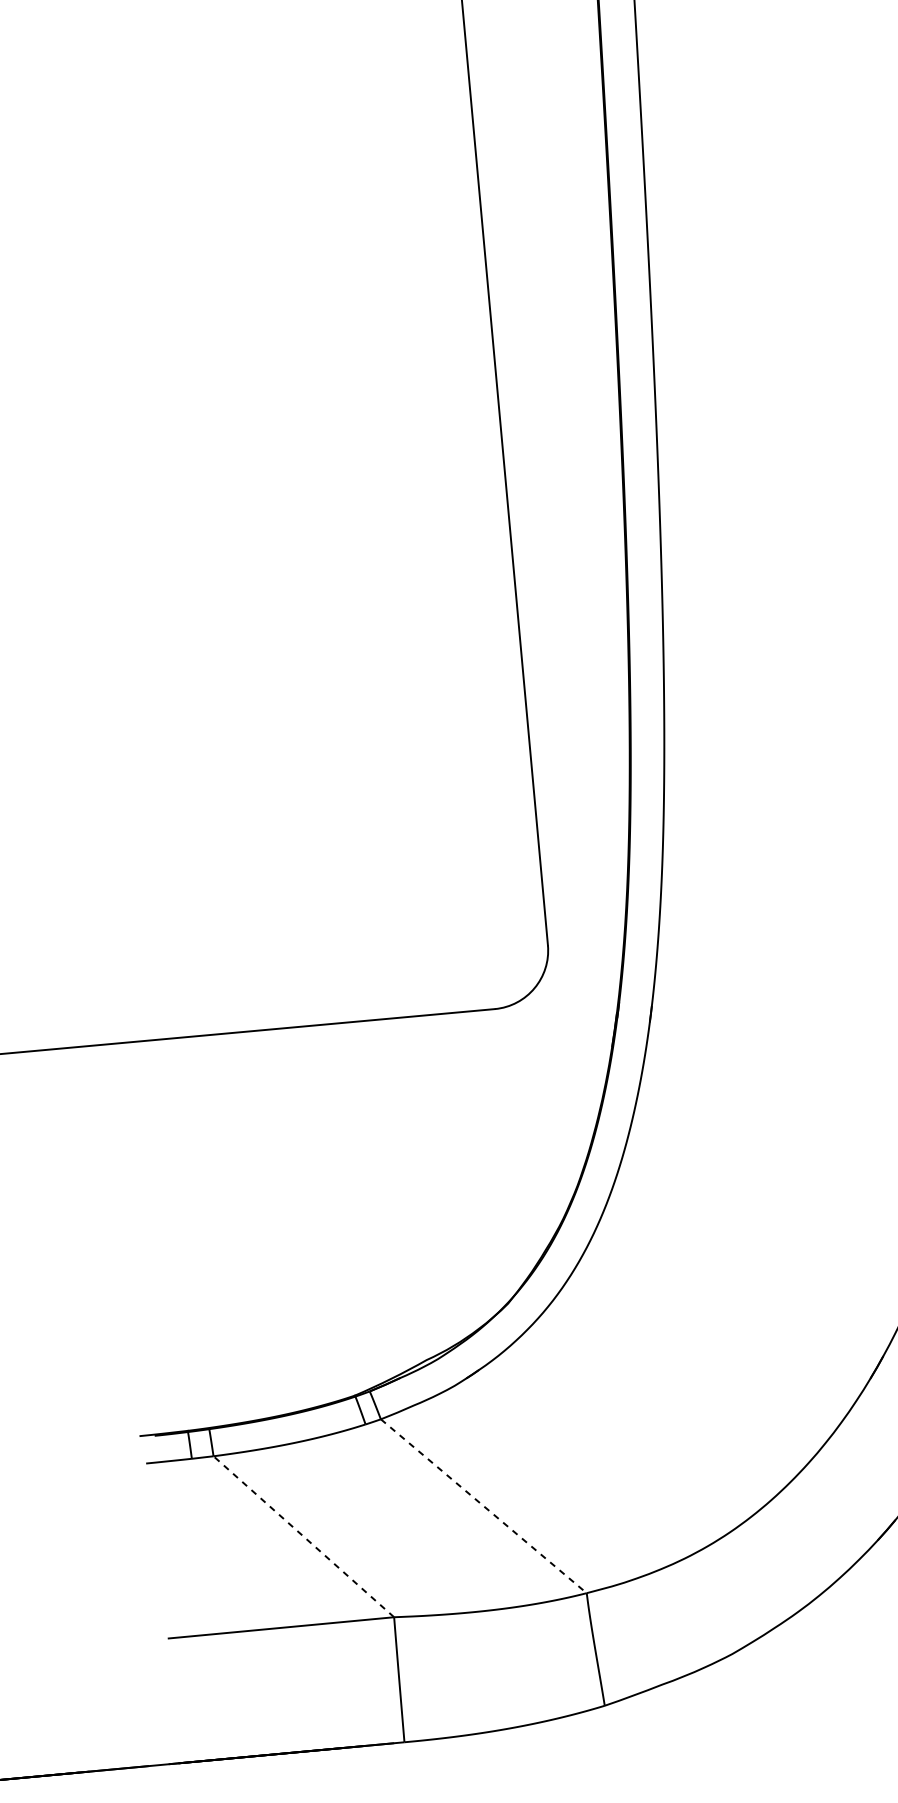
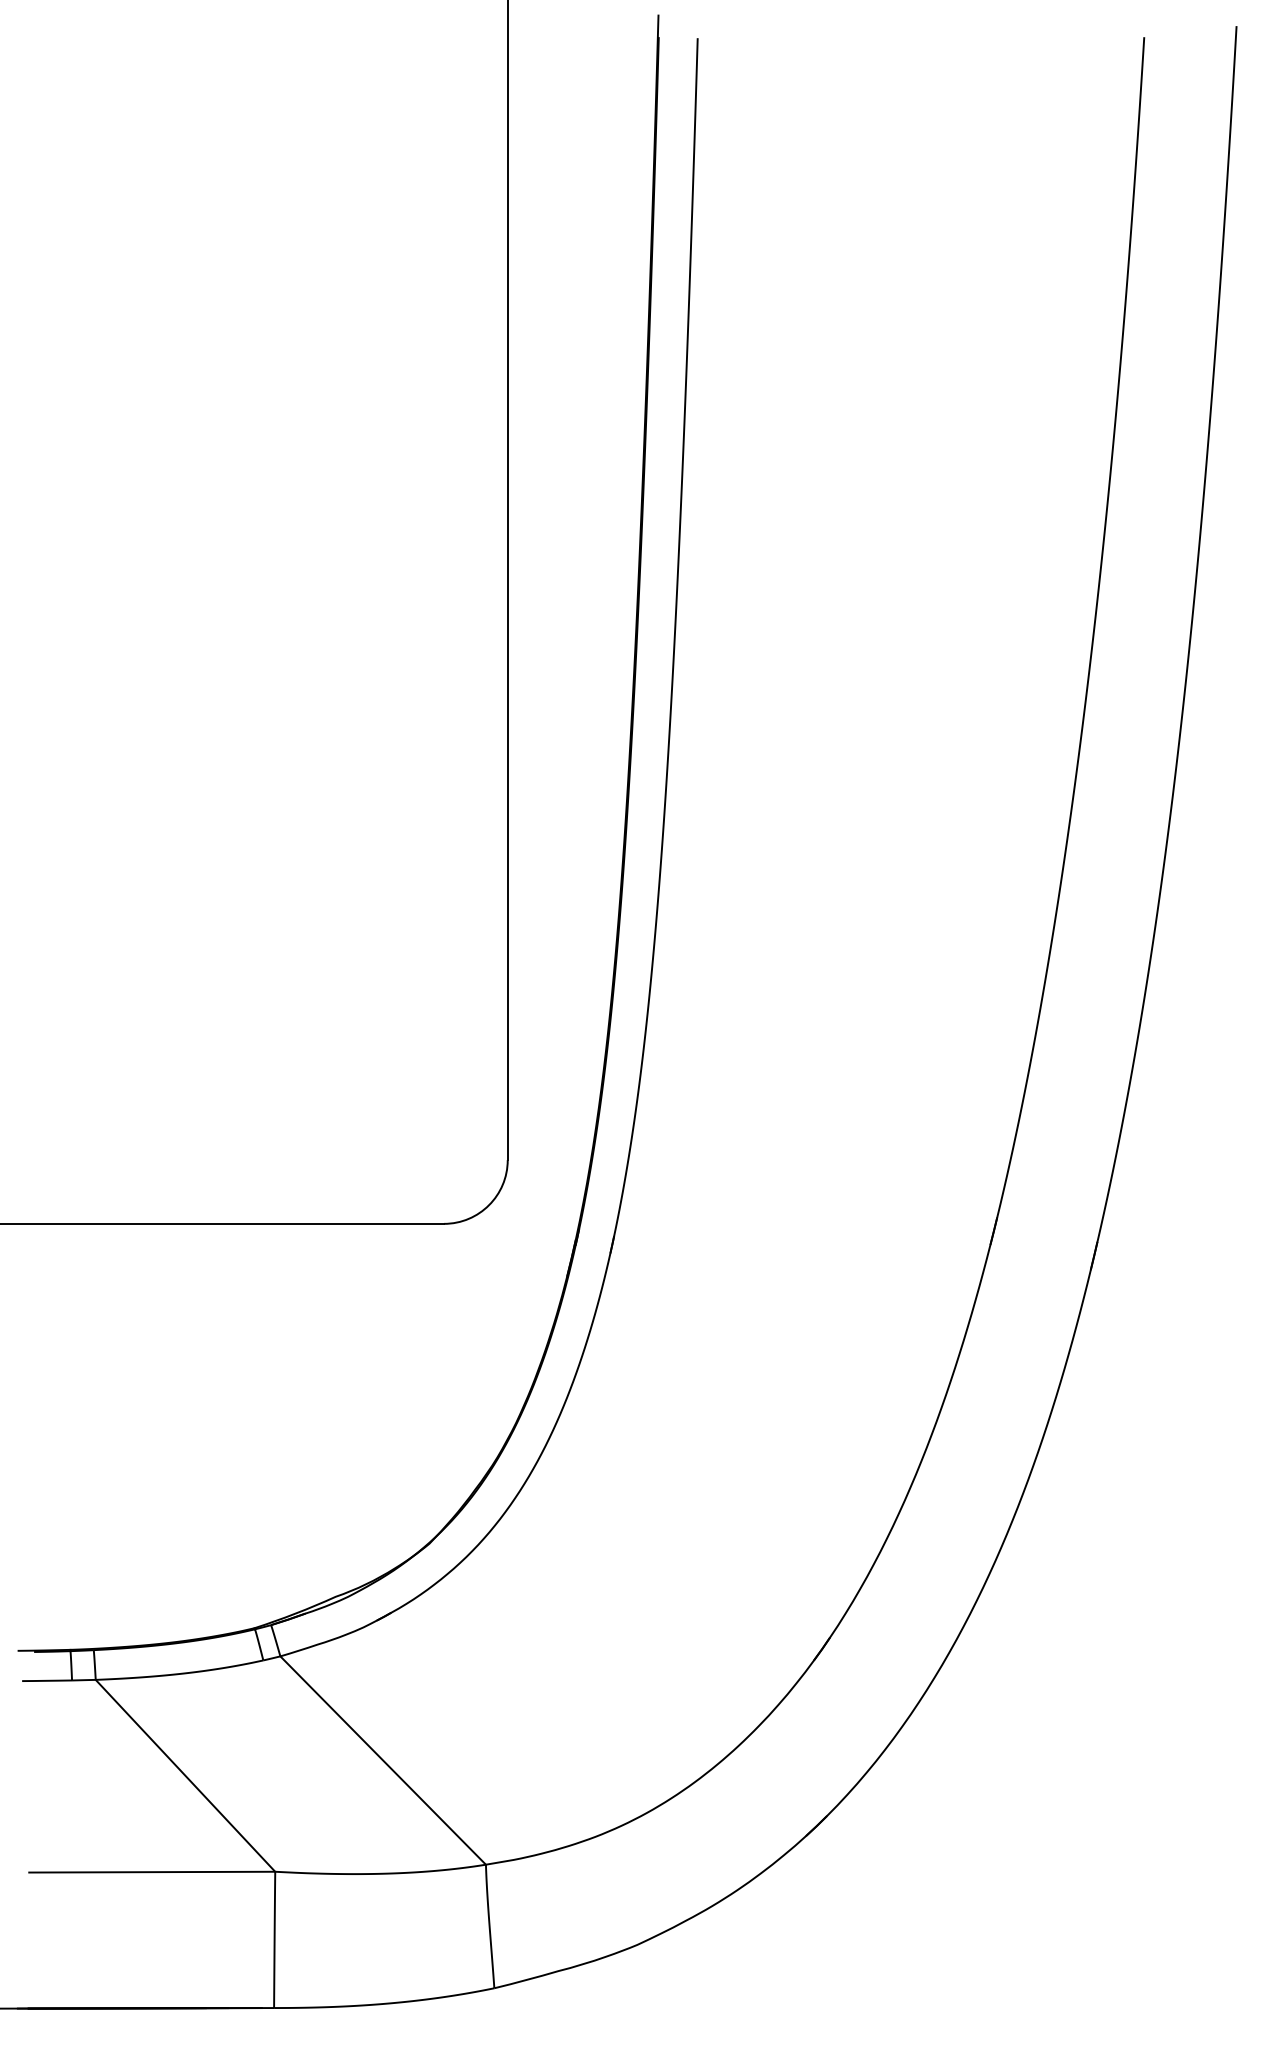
line: (484, 1506) -> (383, 1760), dashed -> solid
line: (303, 1536) -> (185, 1775), dashed -> solid

